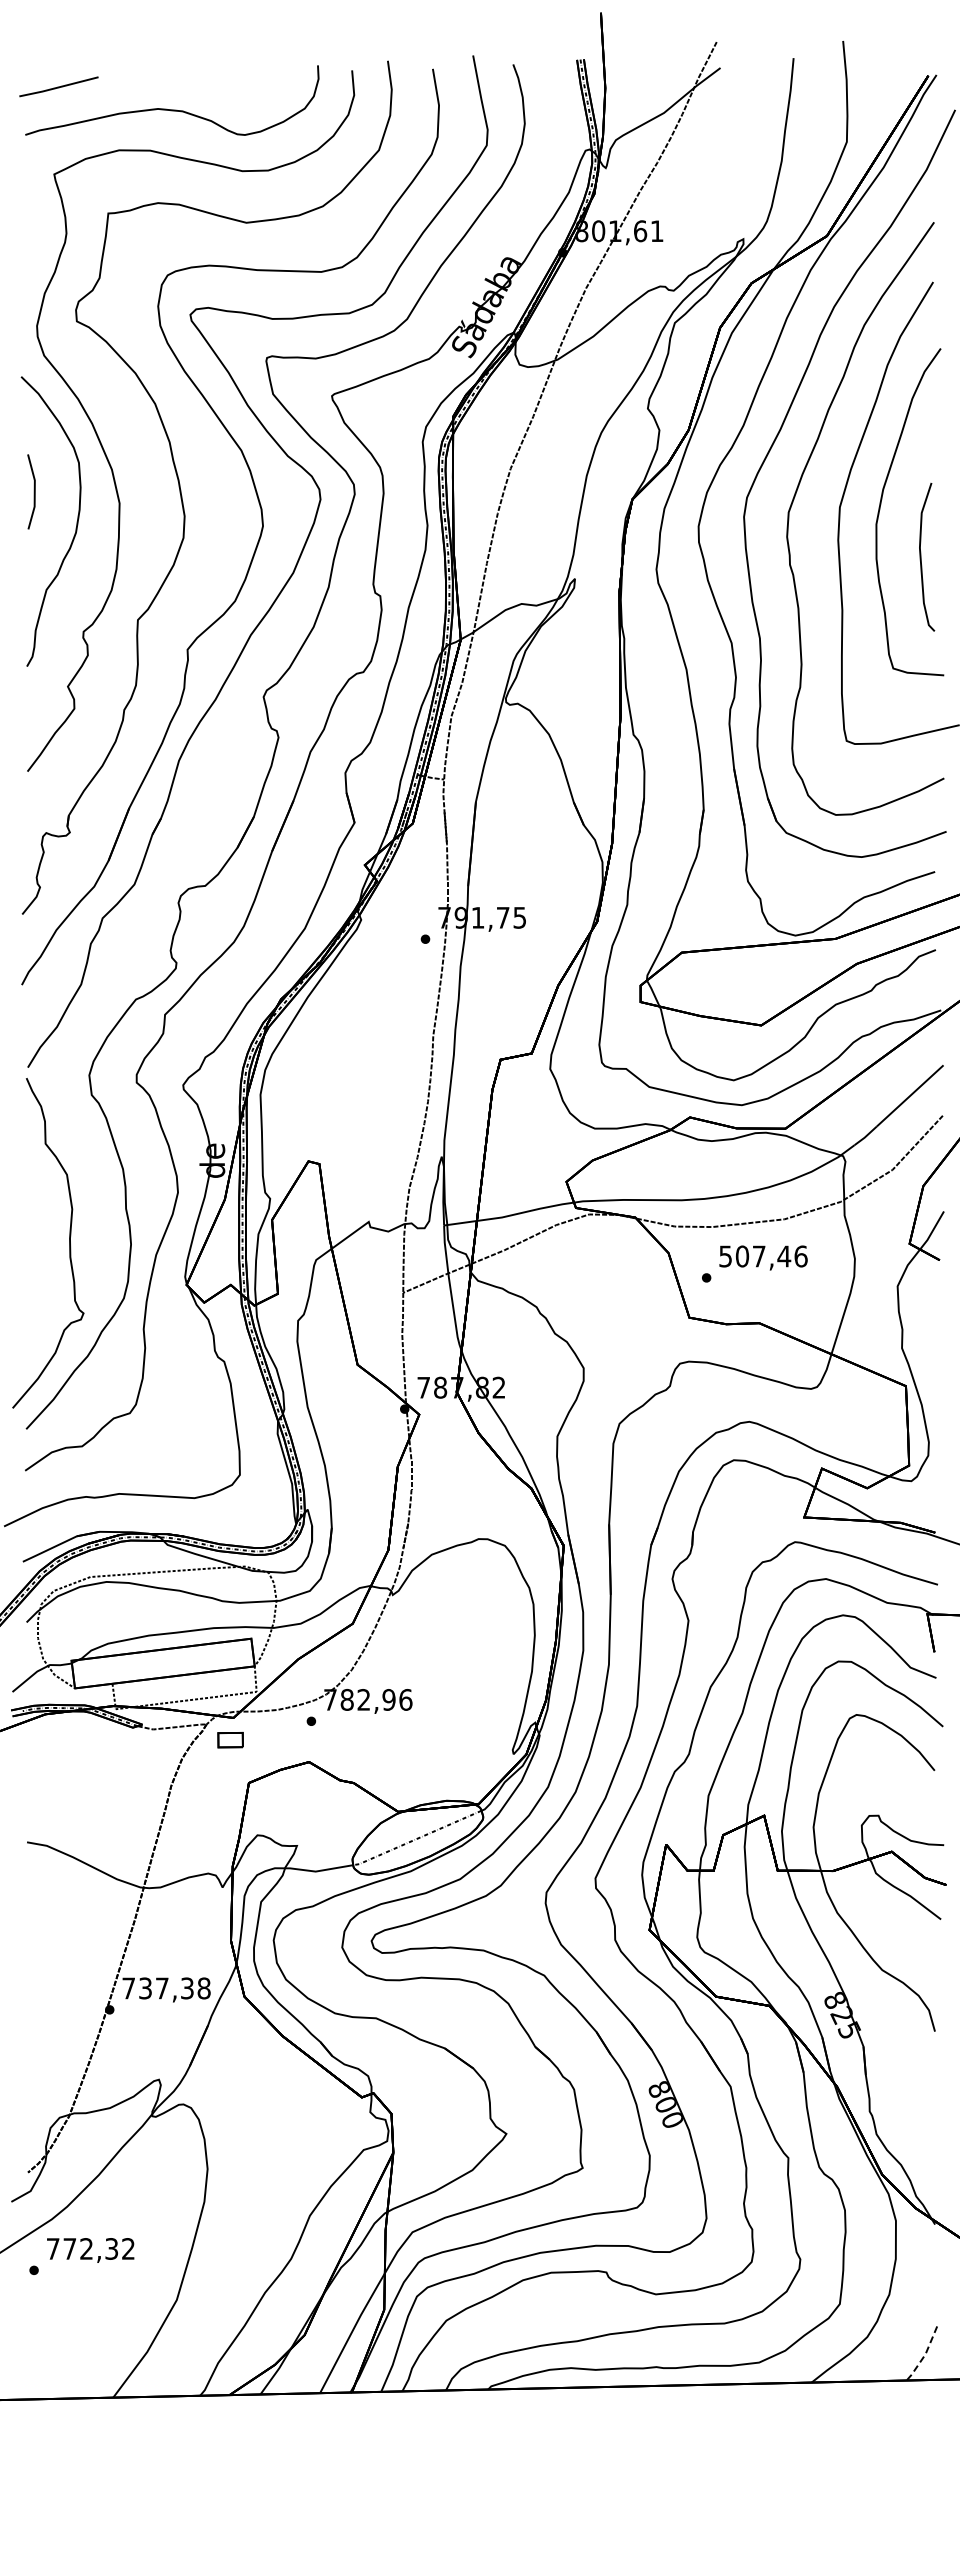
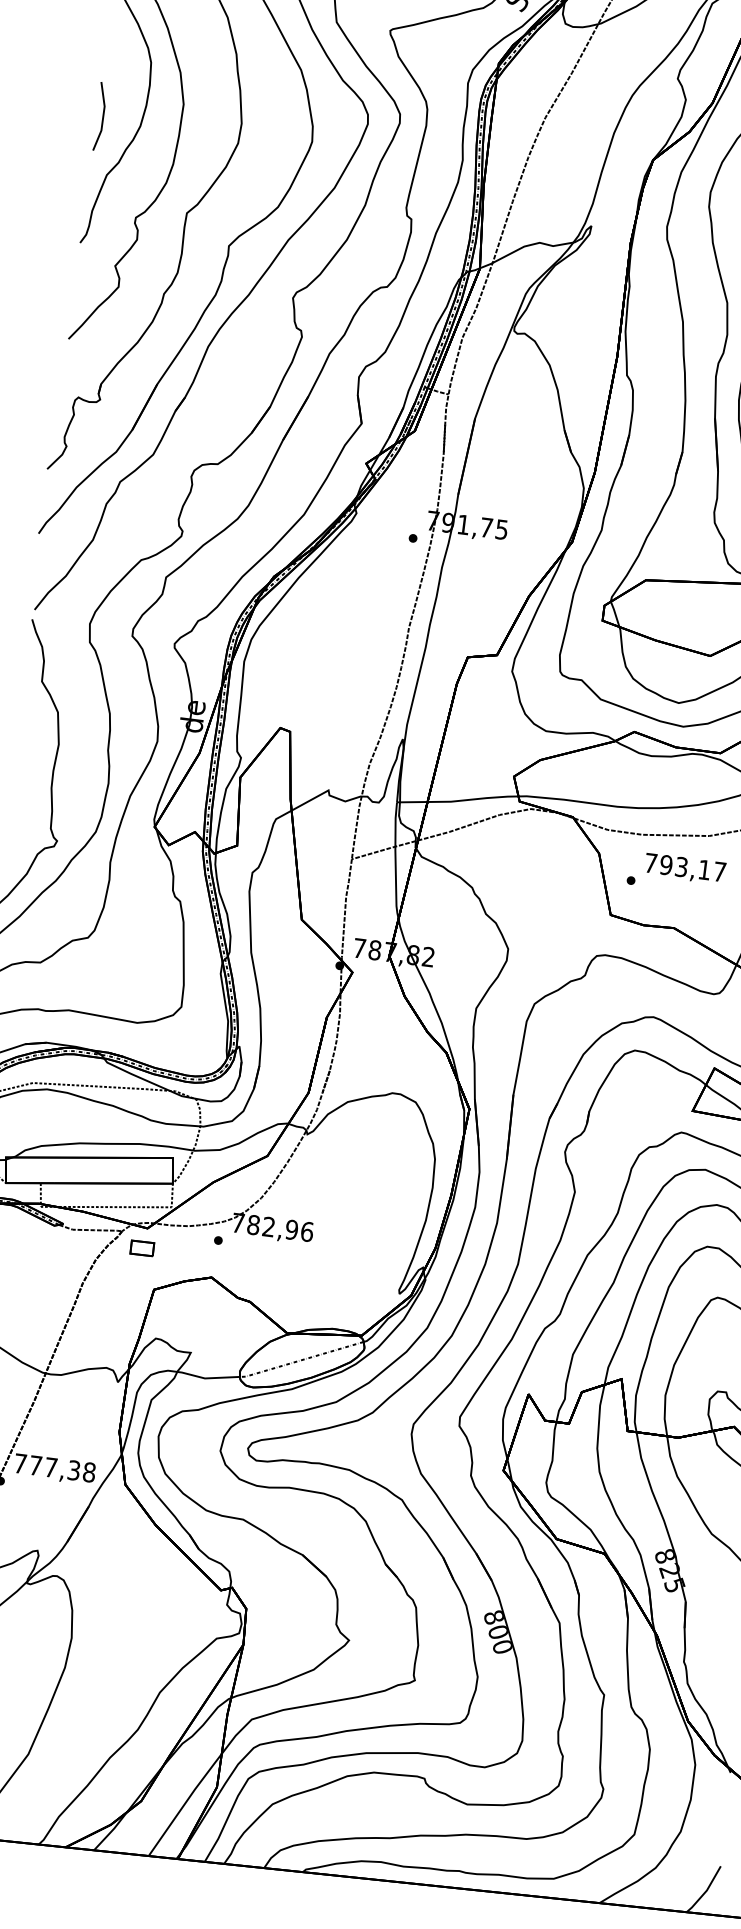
line: (33, 491) -> (102, 116), moved
text: (763, 1256) -> (685, 867), 507,46 -> 793,17
text: (145, 1988) -> (35, 1465), 737,38 -> 777,38
line: (924, 2355) -> (705, 1891), dashed -> solid

